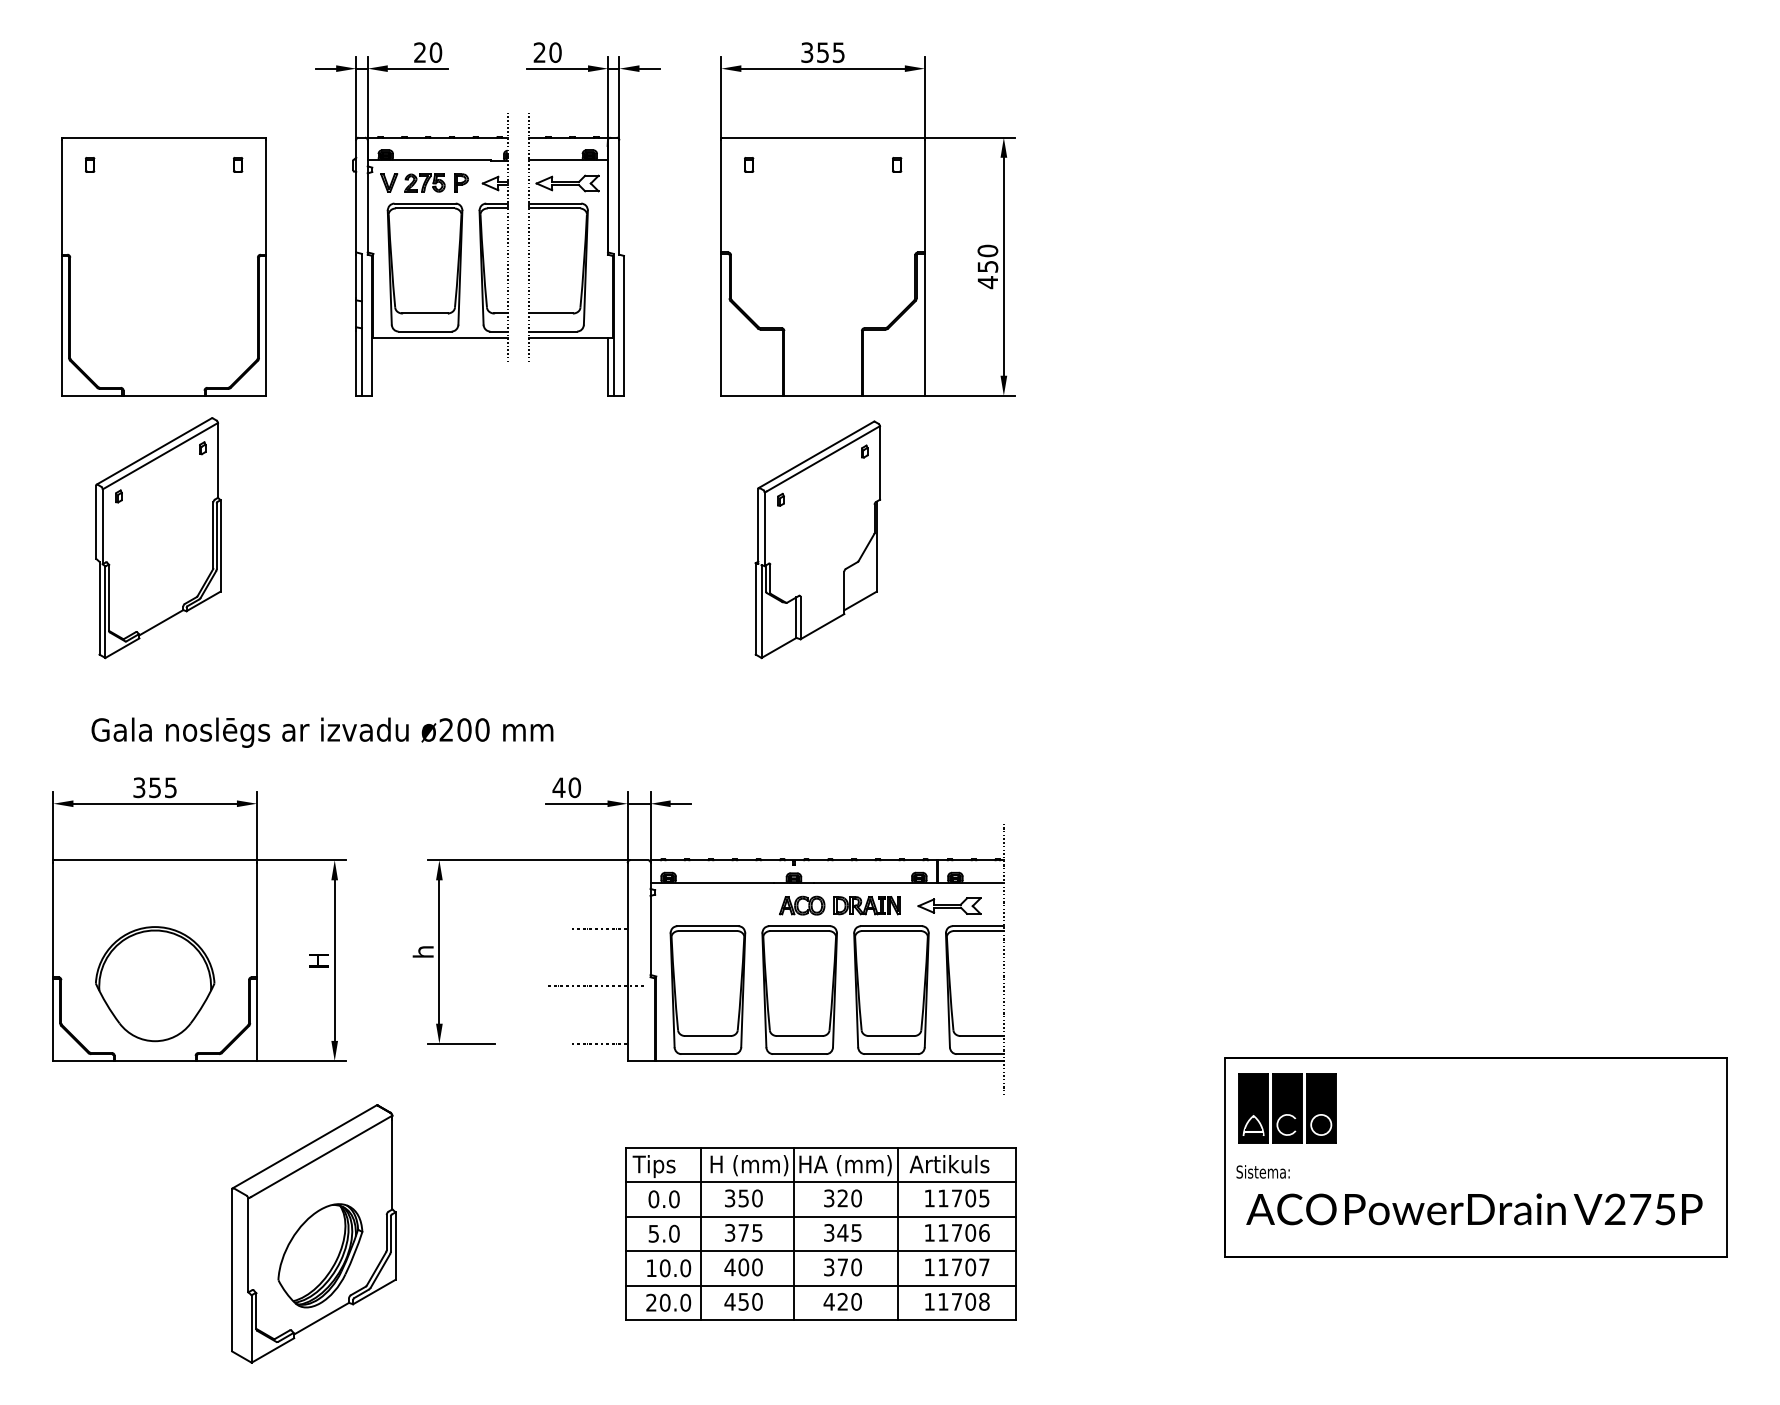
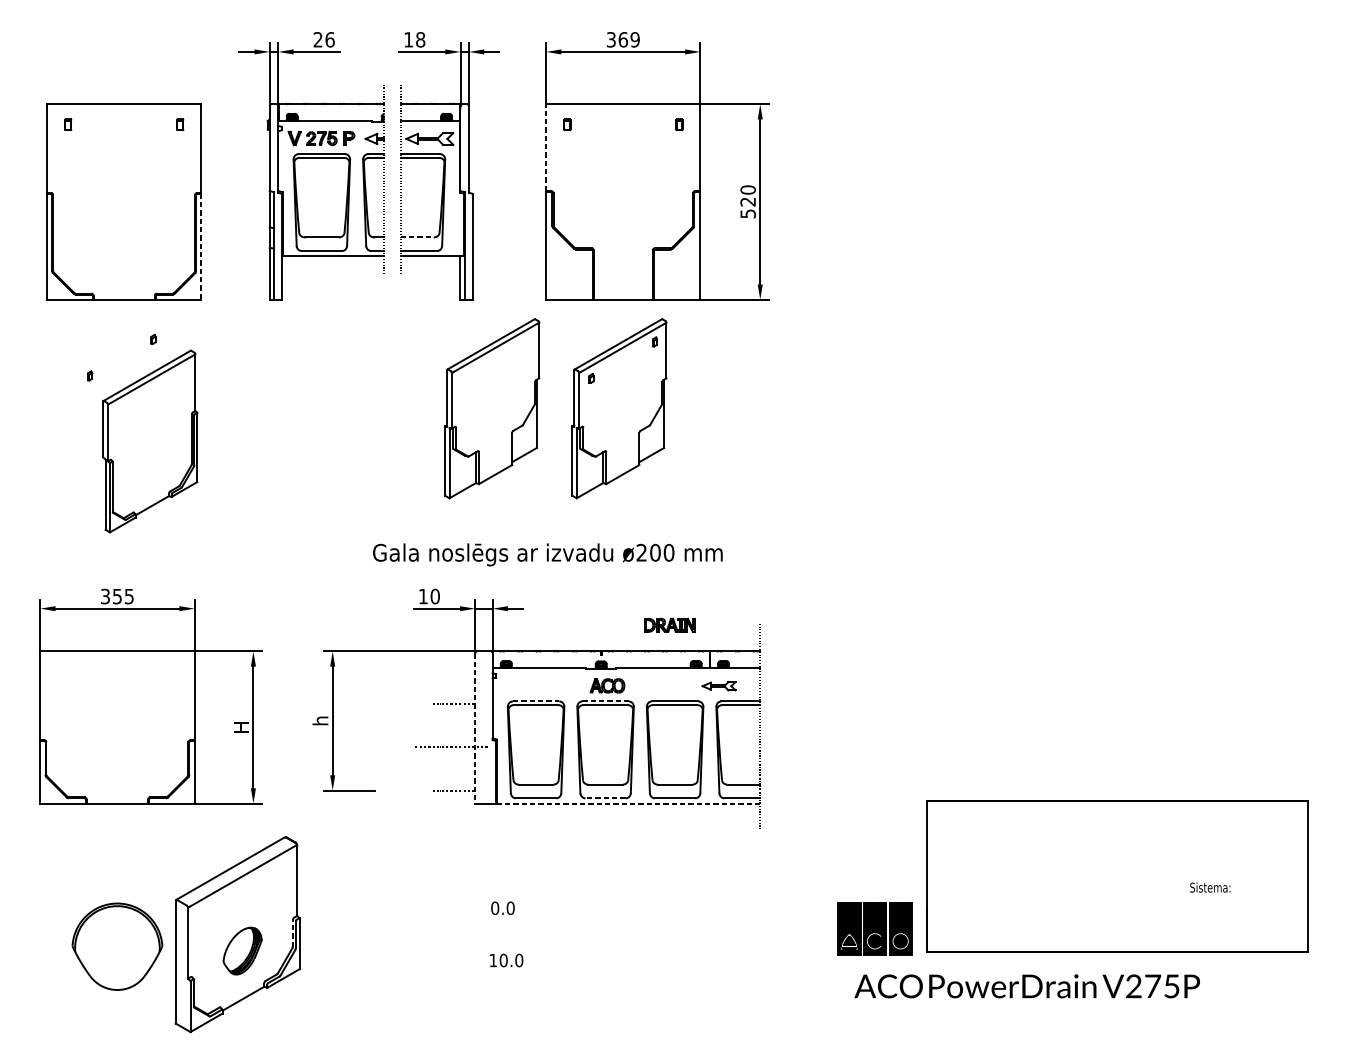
text: (435, 52) -> (329, 39), 20 -> 26
text: (547, 52) -> (414, 39), 20 -> 18
text: (830, 52) -> (628, 39), 355 -> 369
line: (721, 195) -> (546, 147), solid -> dashed
text: (987, 275) -> (747, 208), 450 -> 520
line: (551, 313) -> (417, 237), solid -> dashed
line: (265, 325) -> (201, 246), solid -> dashed
part: (158, 538) -> (150, 441), moved
part: (649, 539) -> (491, 408), added
text: (322, 732) -> (547, 554), moved
text: (558, 787) -> (422, 596), 40 -> 10
part: (866, 905) -> (669, 625), moved
part: (949, 905) -> (719, 685), size x0.7
line: (707, 926) -> (535, 701), solid -> dashed
line: (799, 926) -> (605, 701), solid -> dashed
line: (627, 962) -> (475, 728), solid -> dashed
part: (155, 984) -> (117, 947), moved
line: (799, 1054) -> (605, 798), solid -> dashed
line: (828, 1061) -> (627, 803), solid -> dashed
part: (1287, 1108) -> (875, 928), moved
text: (1262, 1171) -> (1209, 887), moved
text: (1474, 1209) -> (1027, 986), moved
line: (386, 1232) -> (292, 933), solid -> dashed
part: (820, 1233) -> (621, 934), removed
part: (320, 1255) -> (242, 950), size x0.6

